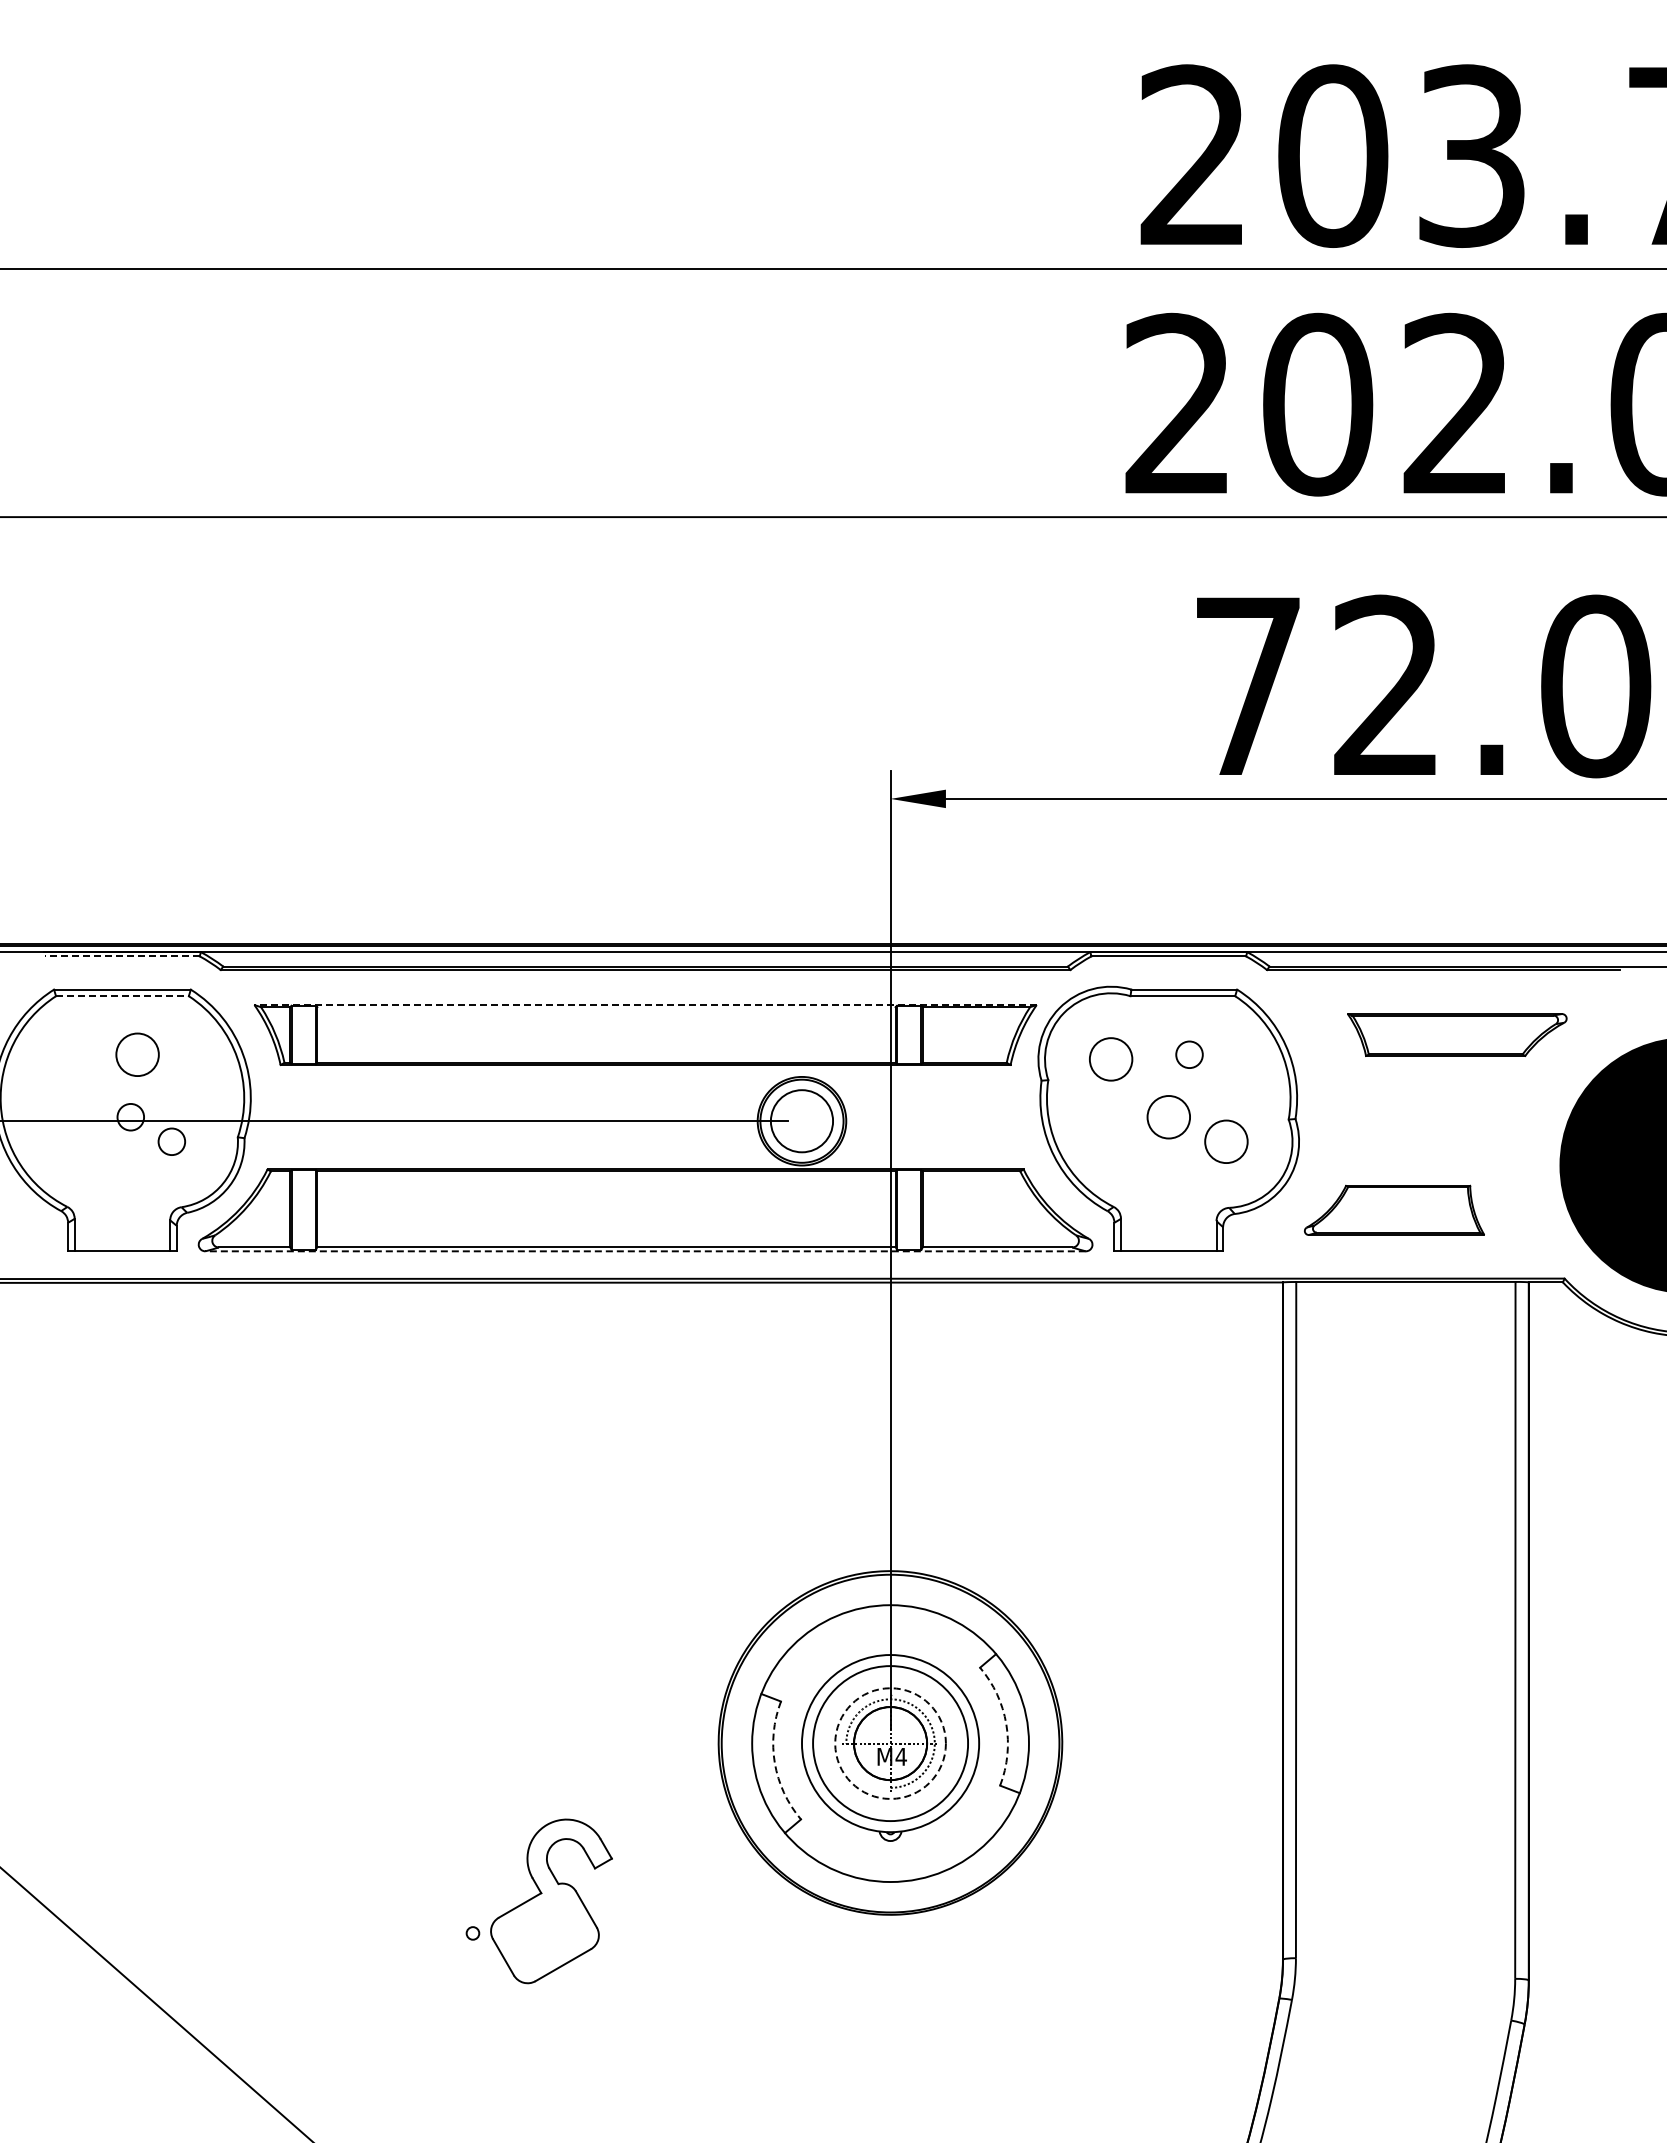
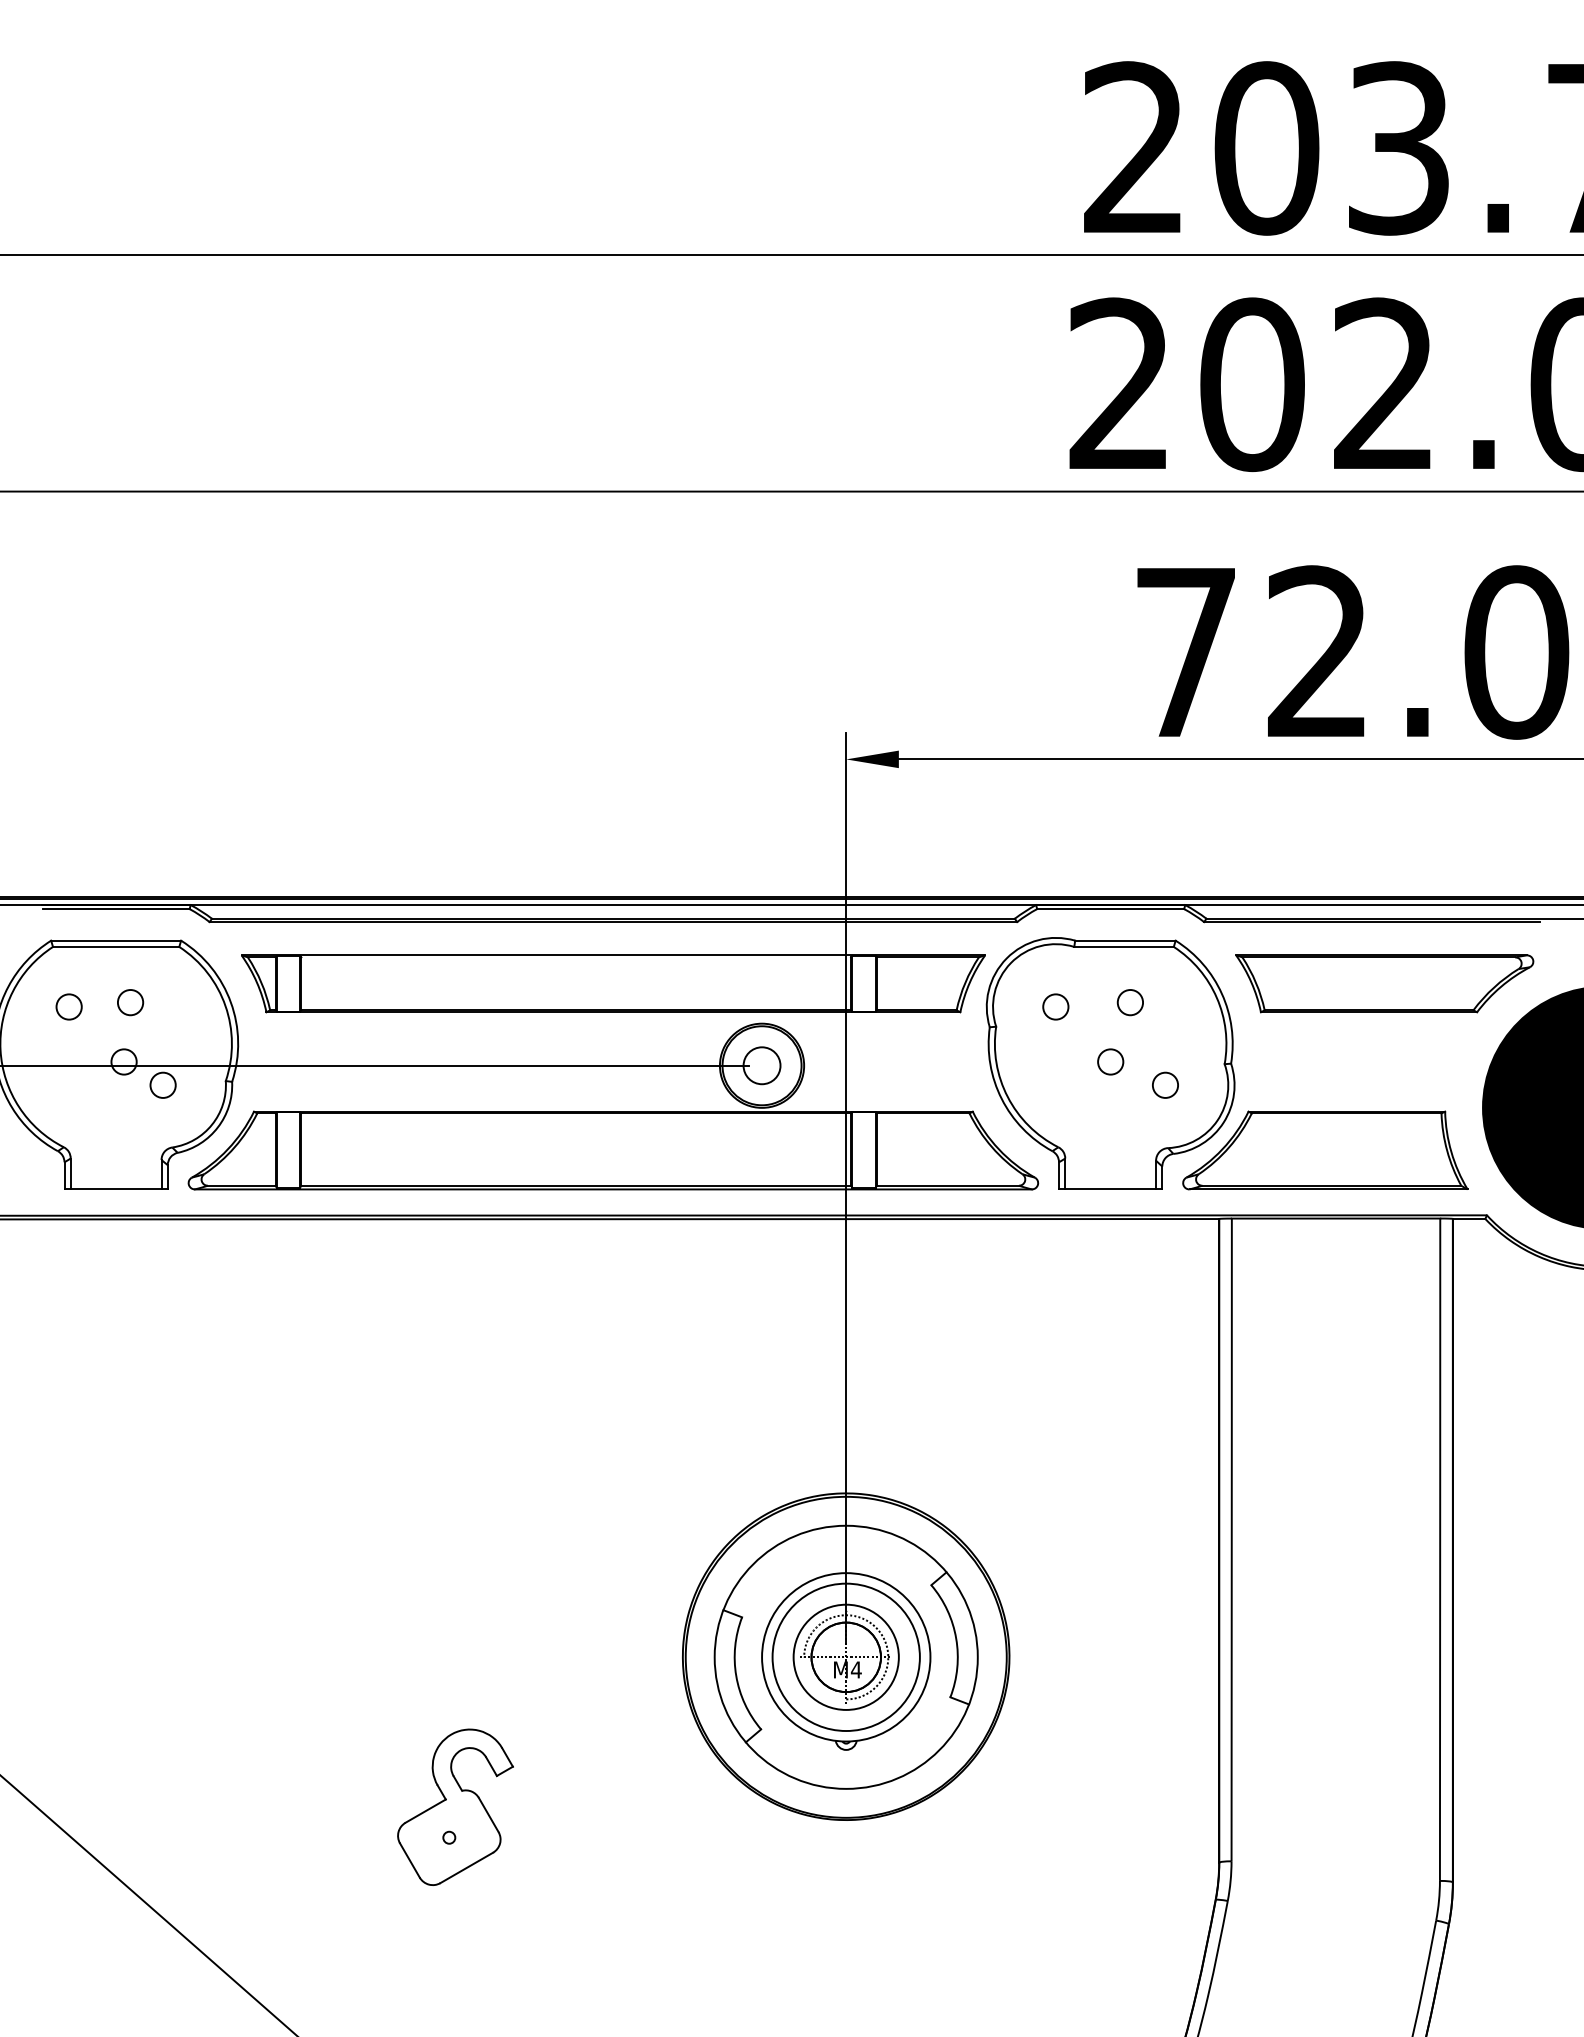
line: (121, 956) -> (115, 909), dashed -> solid
line: (122, 996) -> (116, 947), dashed -> solid
line: (645, 1005) -> (613, 955), dashed -> solid
part: (1457, 1034) -> (1385, 983), size x1.43
circle: (137, 1054) -> (130, 1002), size x0.62
circle: (72, 1059) -> (68, 1007), added
circle: (1110, 1059) -> (1055, 1007), size x0.62
circle: (1168, 1116) -> (1110, 1061), size x0.62
circle: (801, 1120) -> (761, 1065), size x0.62
circle: (1226, 1141) -> (1165, 1085), size x0.62
part: (1394, 1210) -> (1325, 1150), size x1.67
line: (645, 1251) -> (613, 1189), dashed -> solid
arc: (1006, 1723) -> (956, 1638), dashed -> solid
circle: (890, 1743) -> (846, 1657), dashed -> solid
arc: (774, 1763) -> (735, 1676), dashed -> solid
part: (551, 1901) -> (455, 1807), moved

